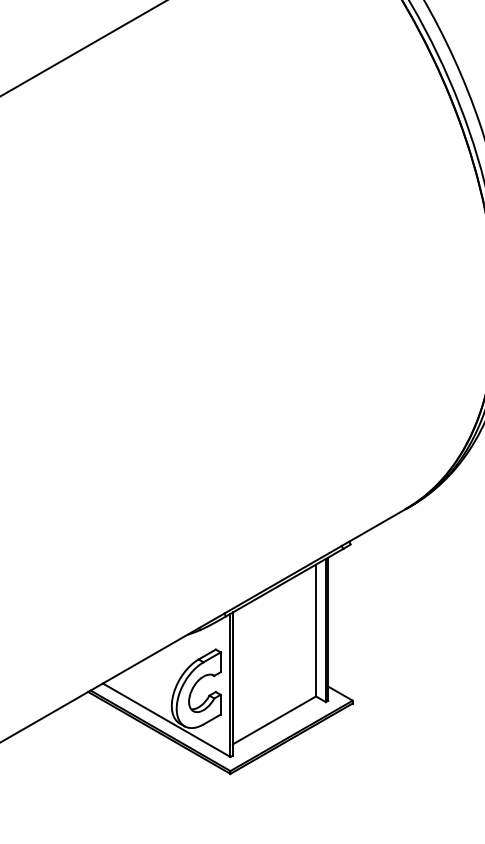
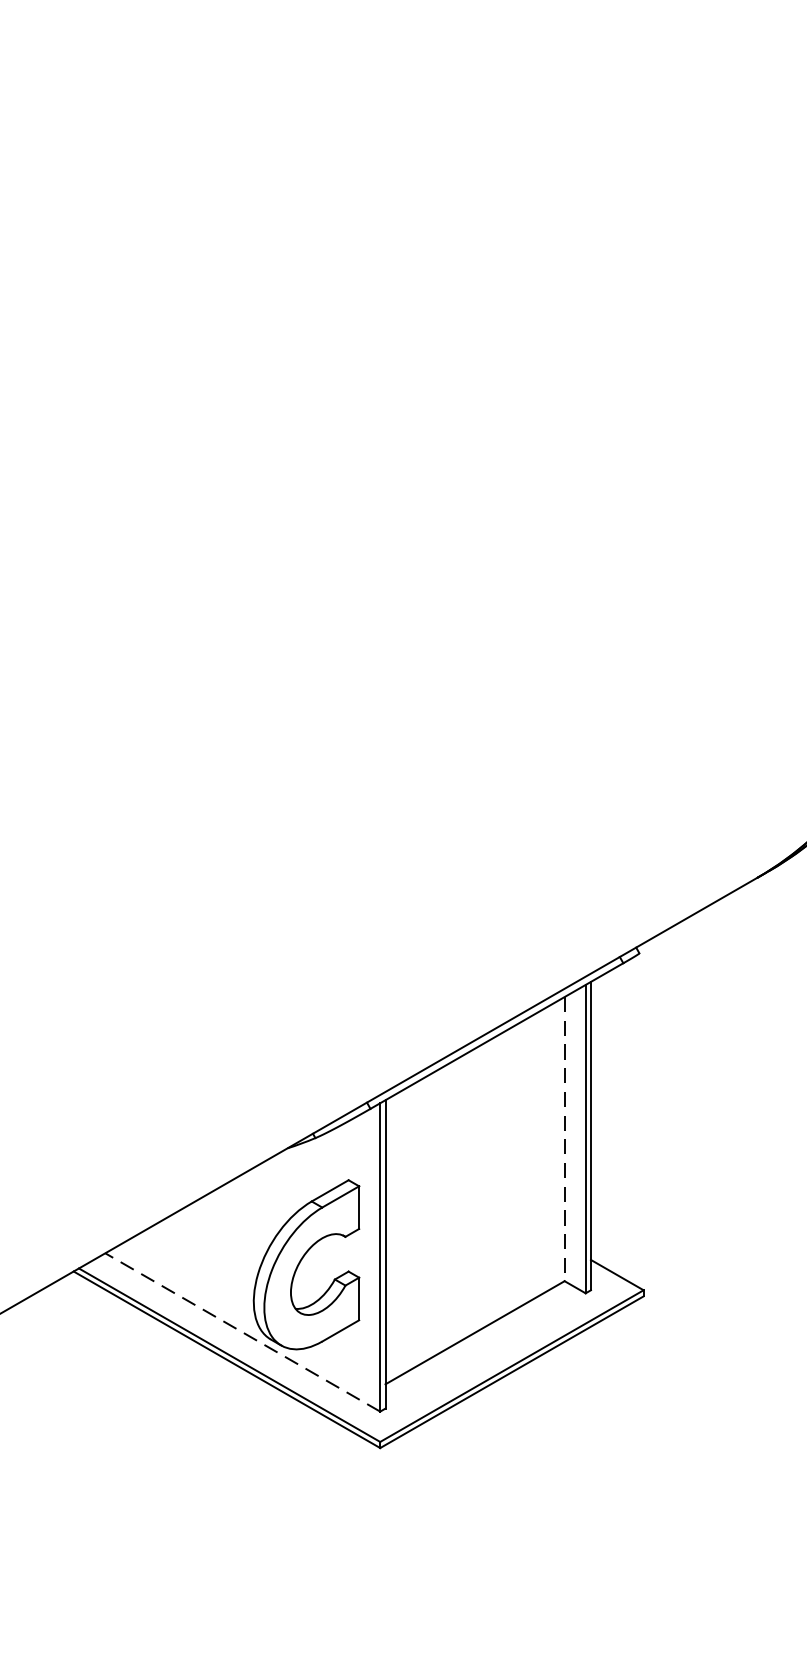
line: (316, 630) -> (565, 1139), solid -> dashed
line: (166, 720) -> (242, 1332), solid -> dashed

